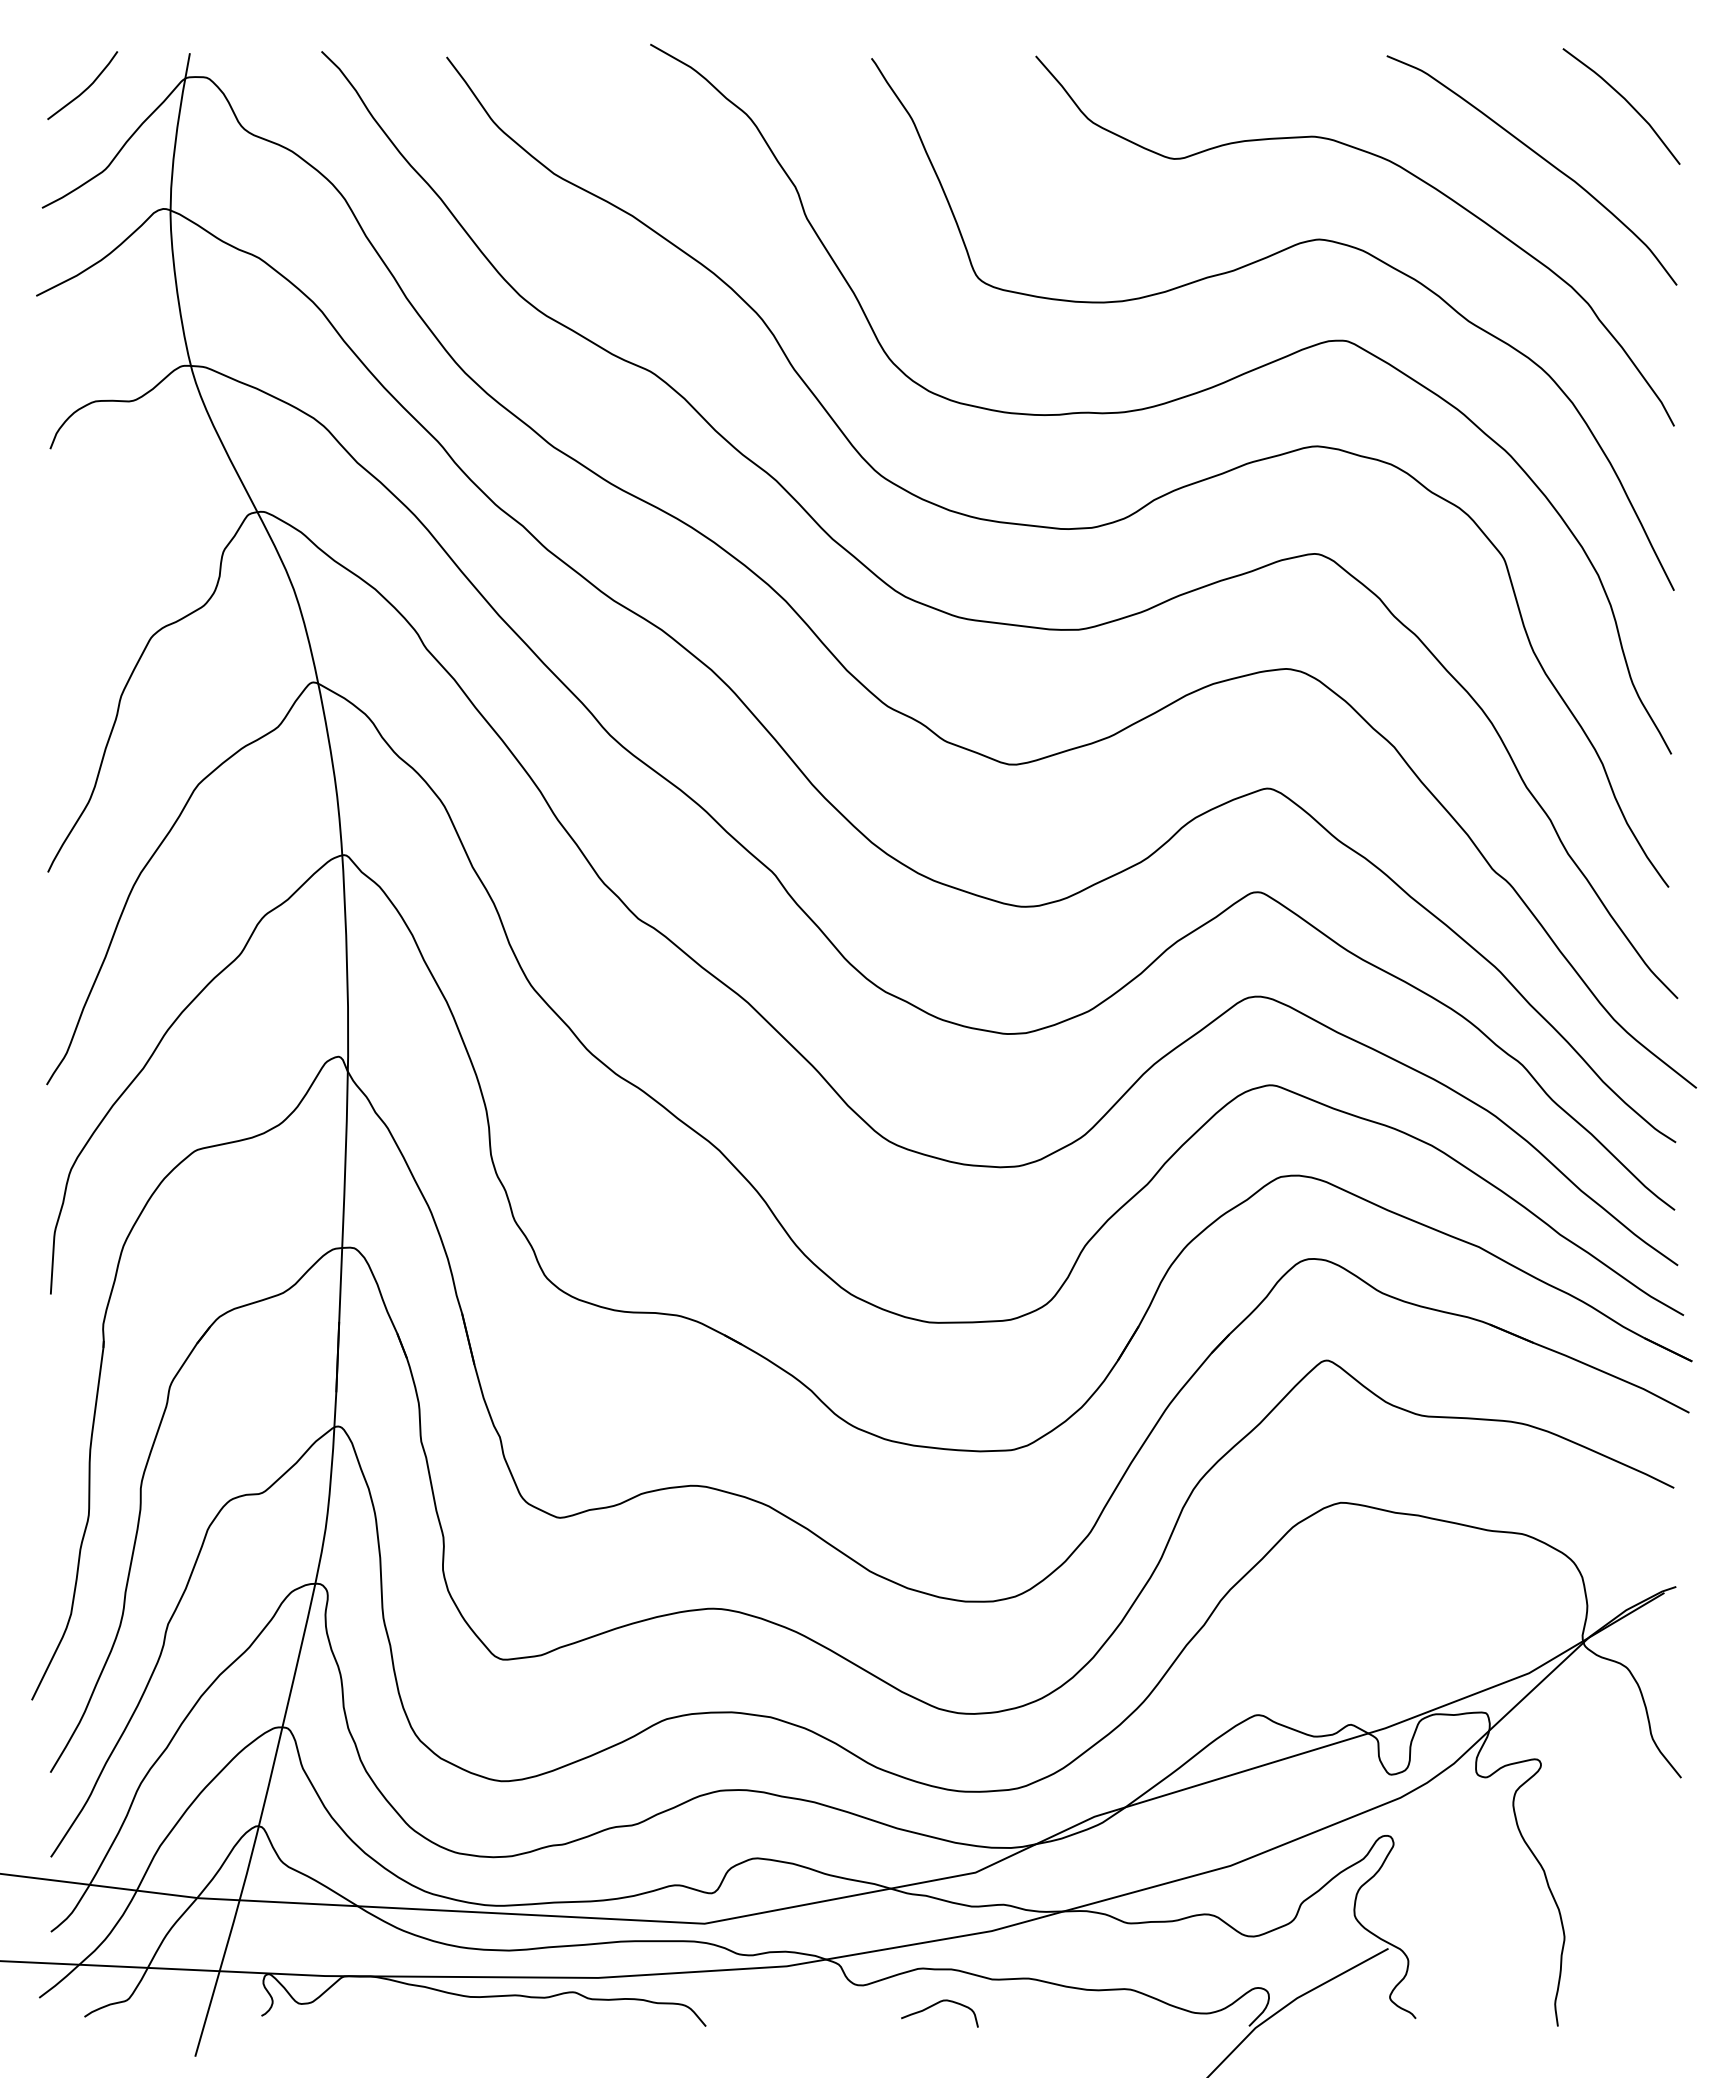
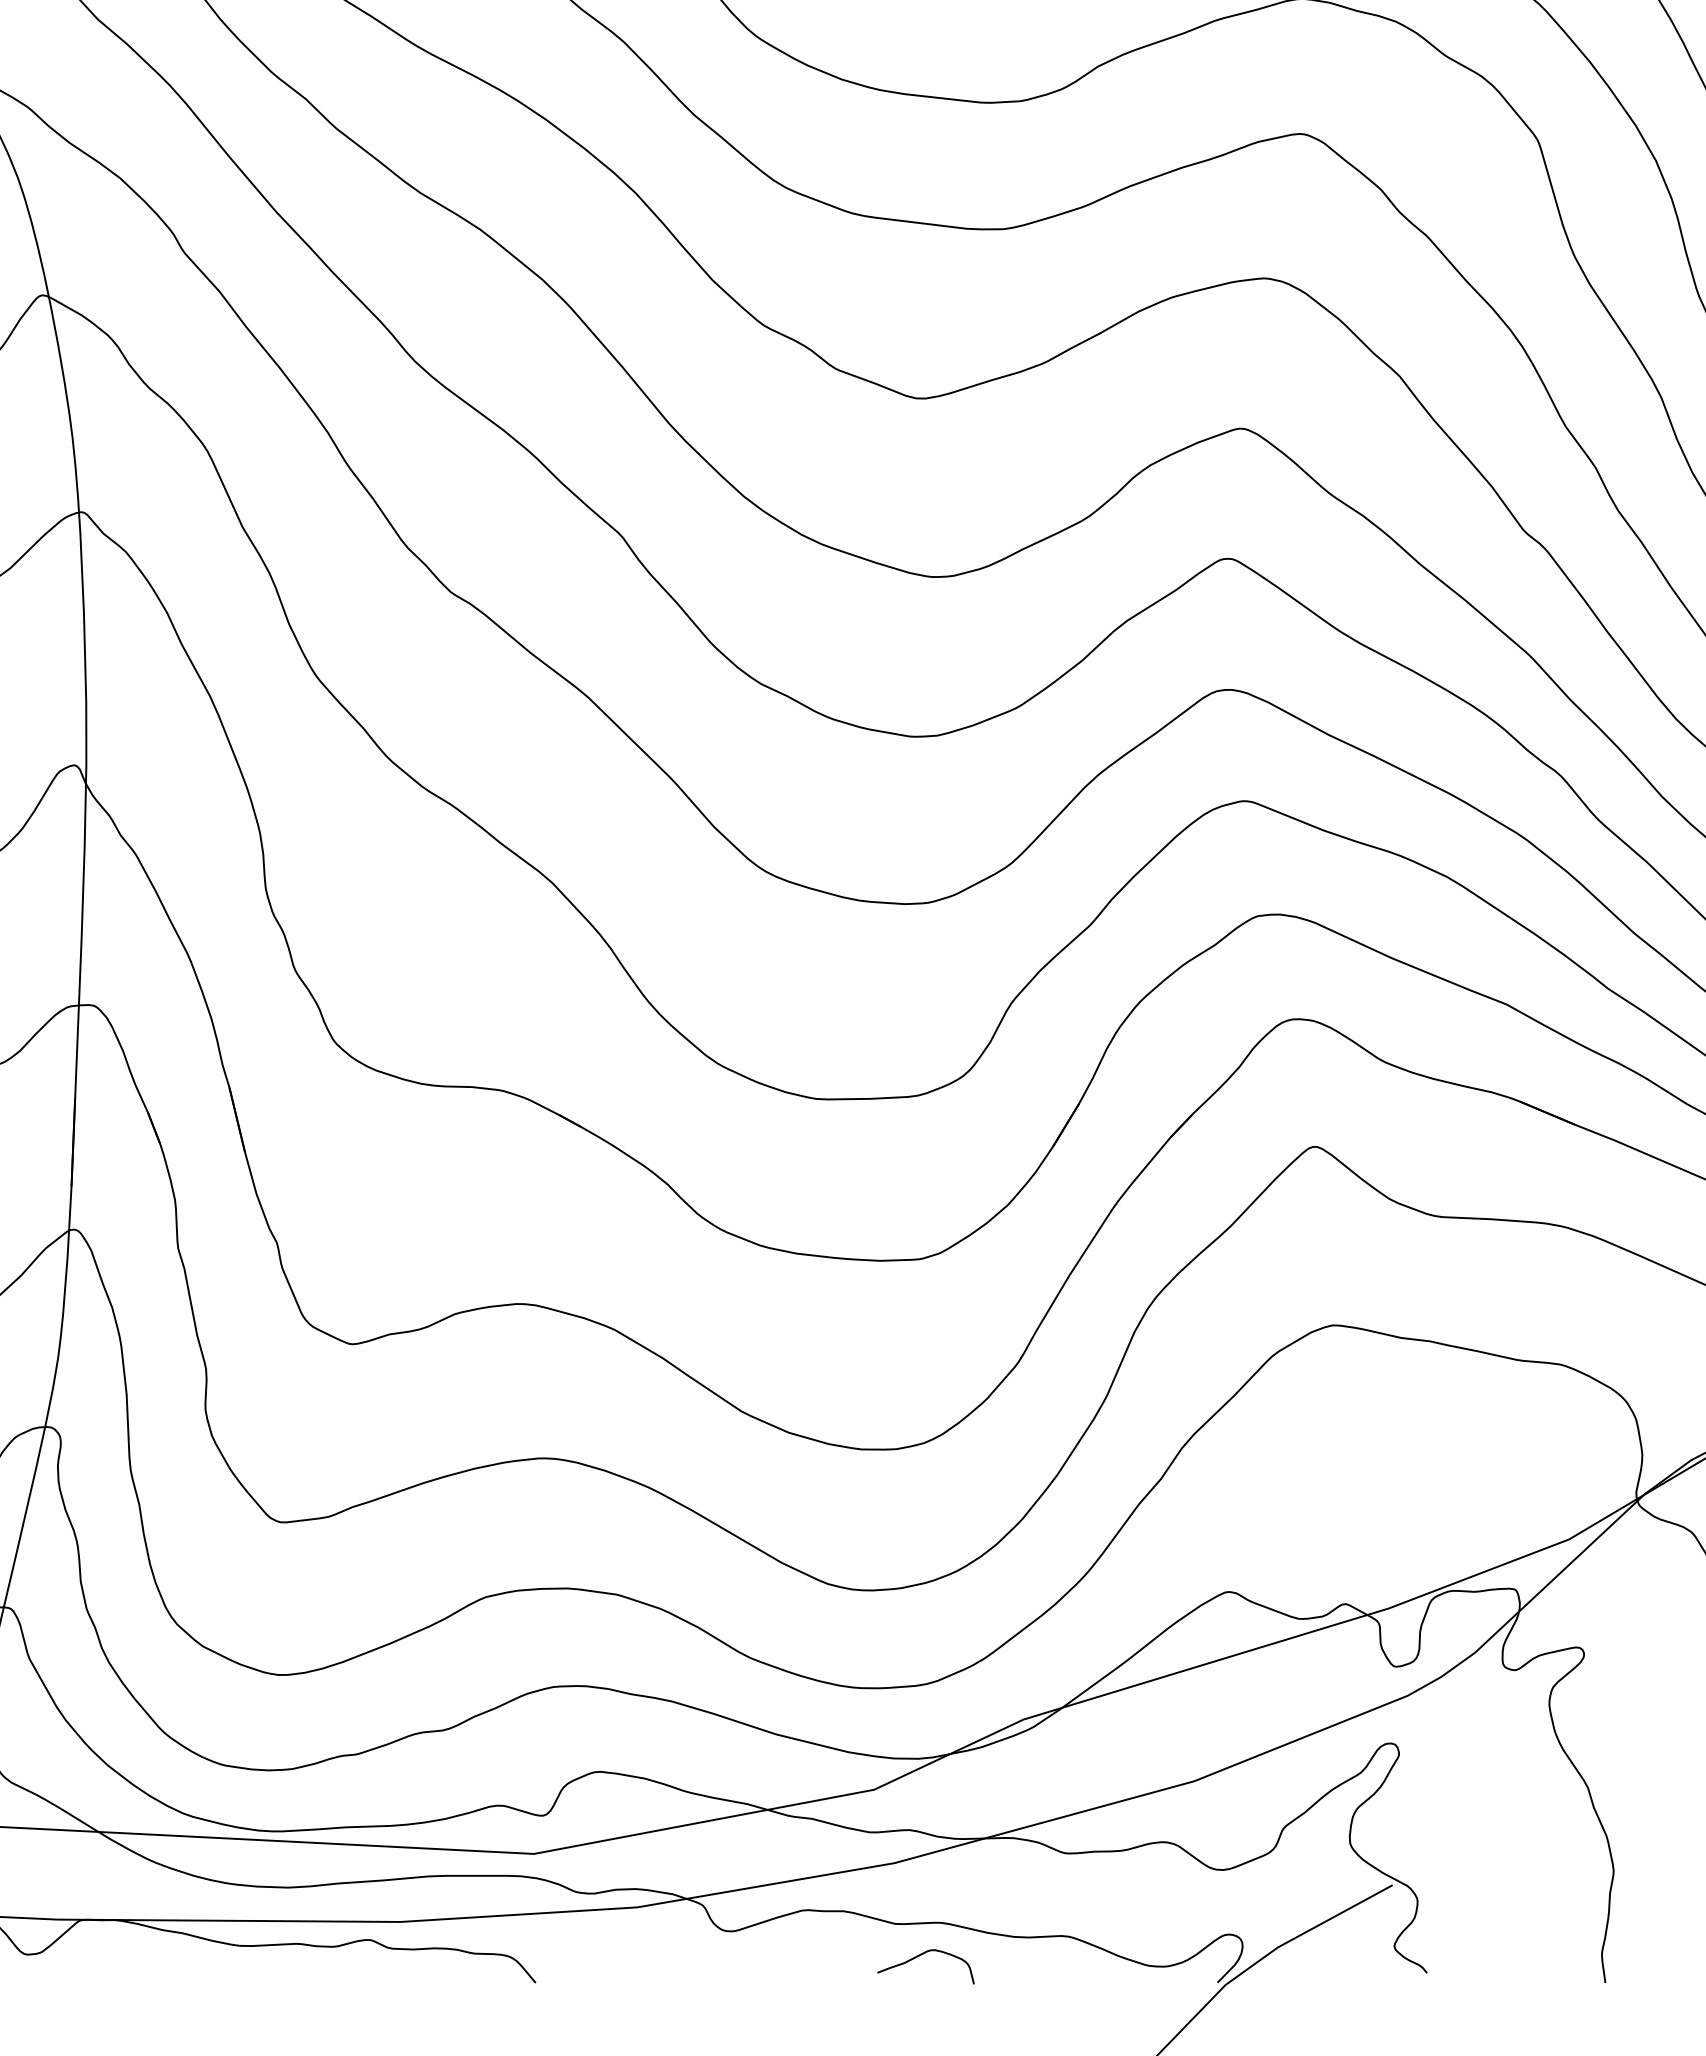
curve: (935, 2005) -> (920, 1956), moved

